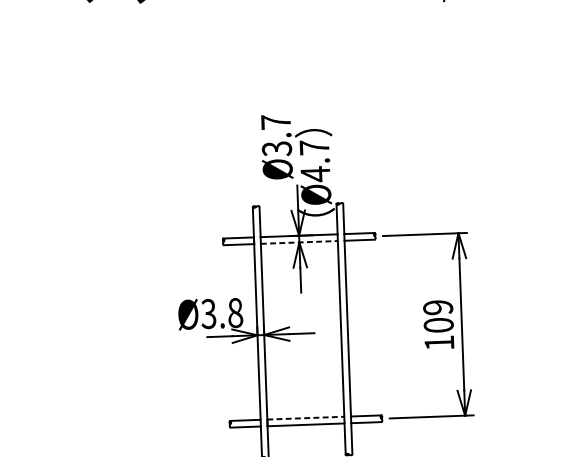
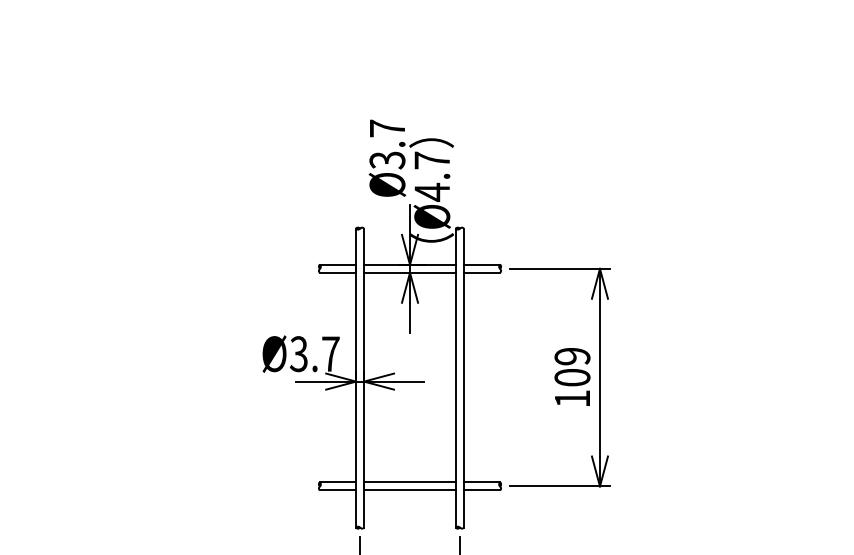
line: (299, 242) -> (410, 272), dashed -> solid
text: (235, 313) -> (330, 354), Ø3.8 -> Ø3.7
line: (306, 418) -> (410, 482), dashed -> solid

